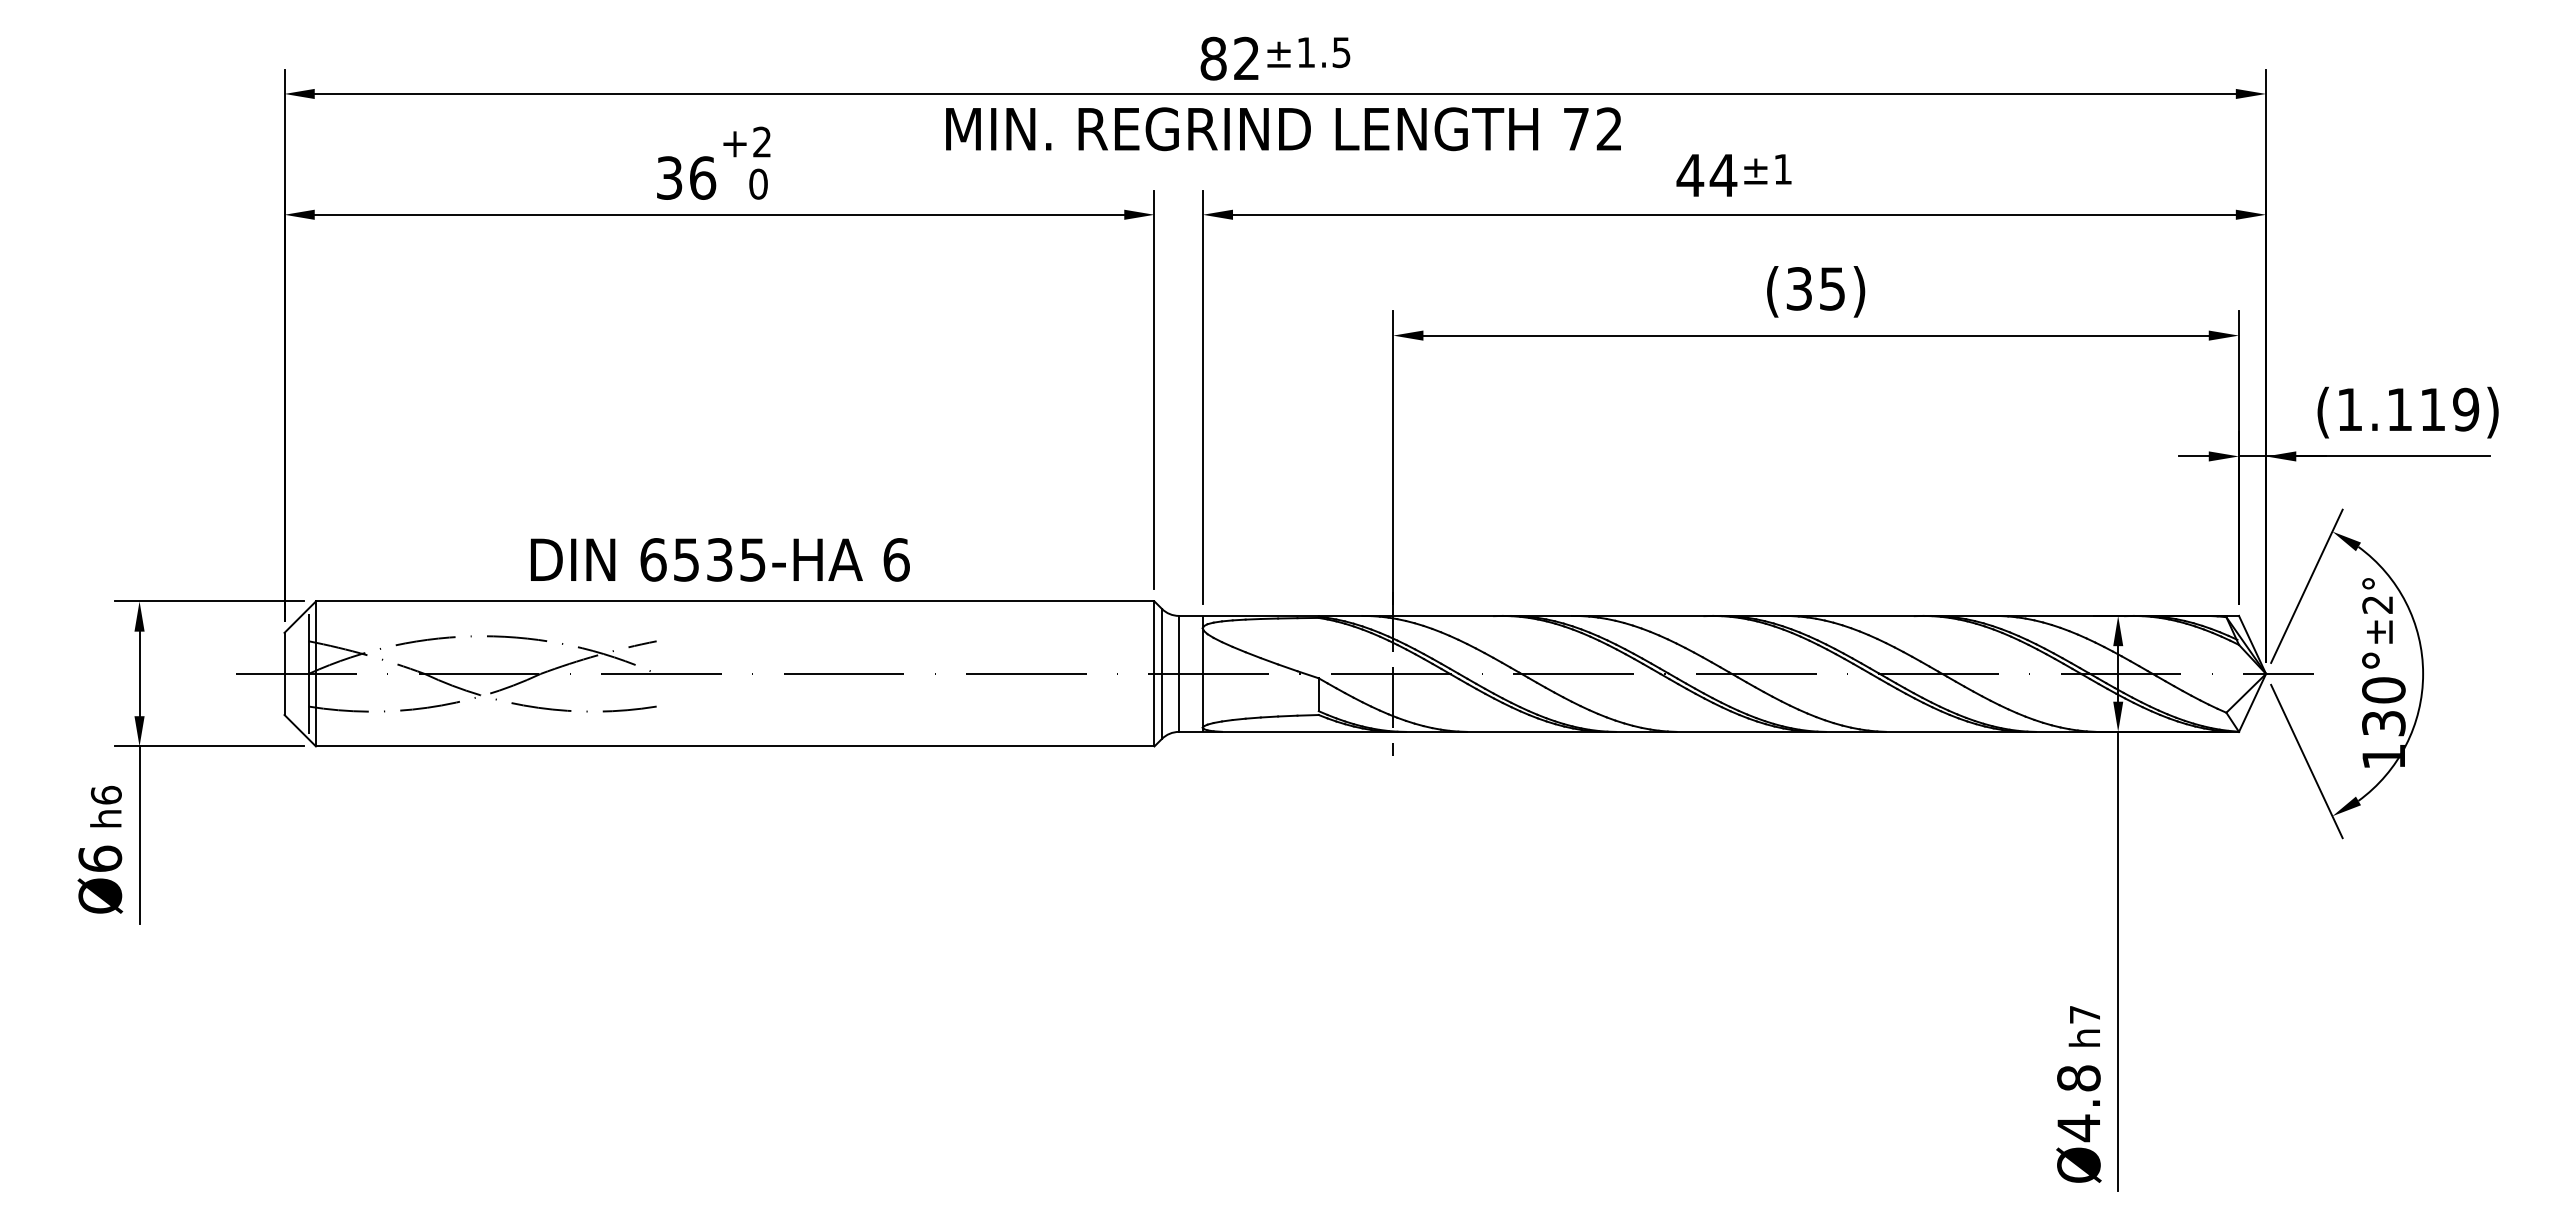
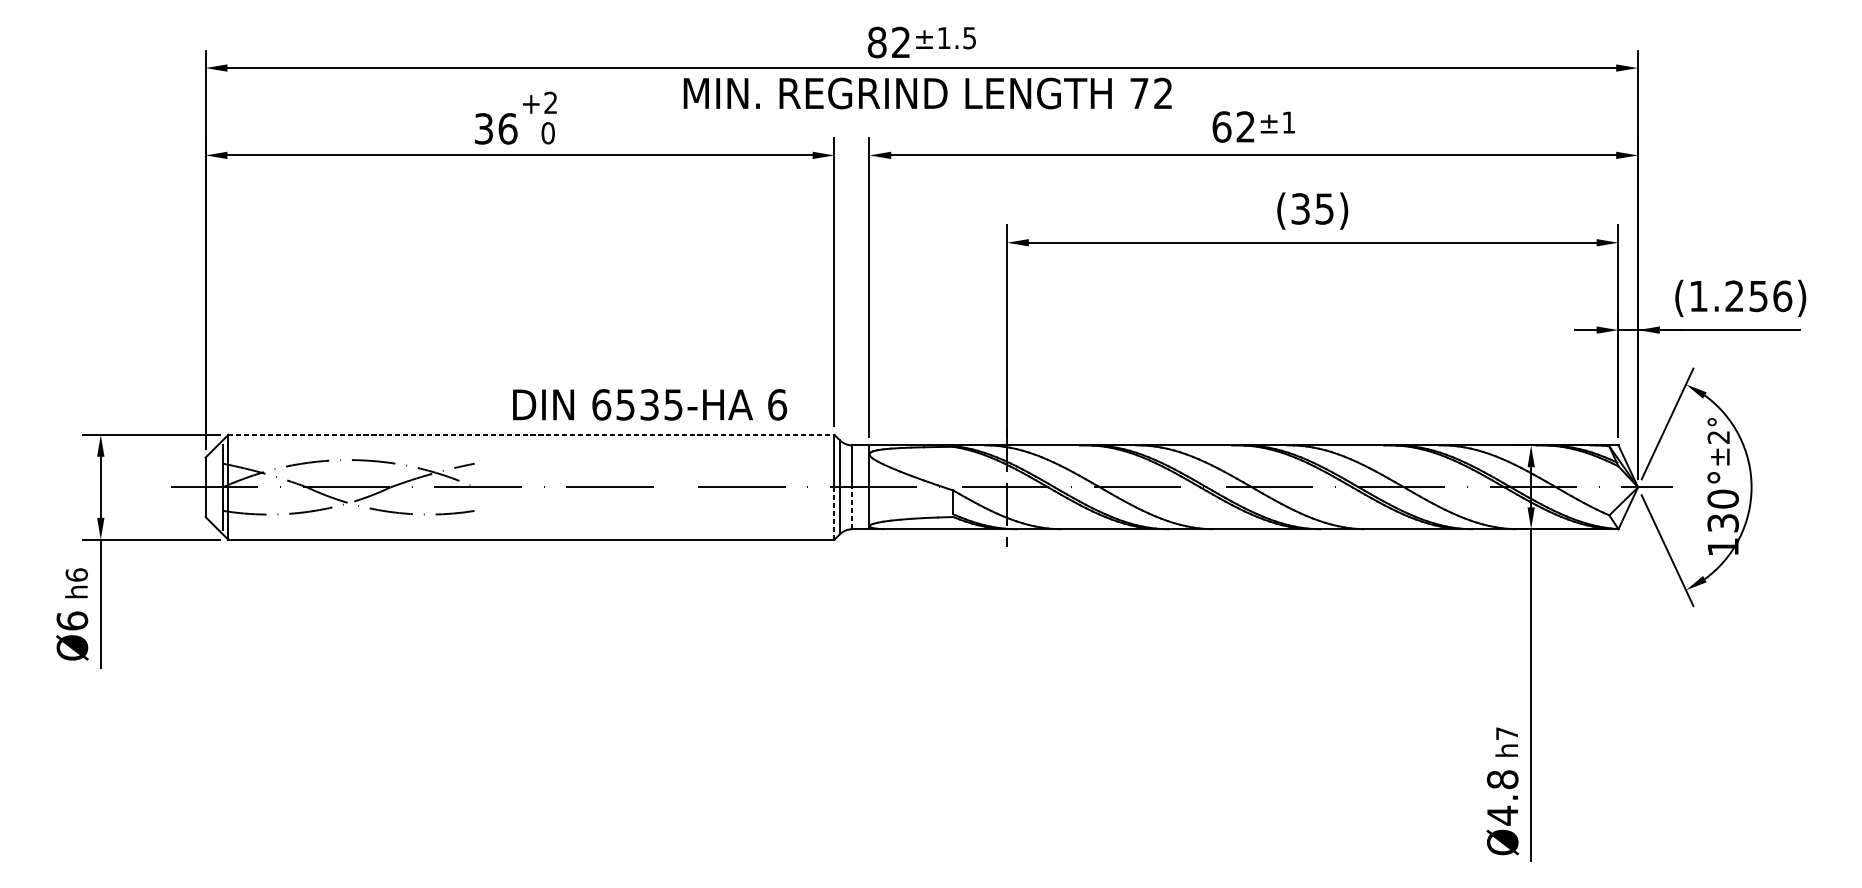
text: (1706, 175) -> (1233, 127), 44 -> 62
text: (2433, 409) -> (1759, 296), (1.119) -> (1.256)
text: (720, 559) -> (650, 404), moved
line: (735, 601) -> (531, 434), solid -> dashed
line: (1178, 702) -> (851, 507), solid -> dashed
line: (1154, 709) -> (834, 513), solid -> dashed

